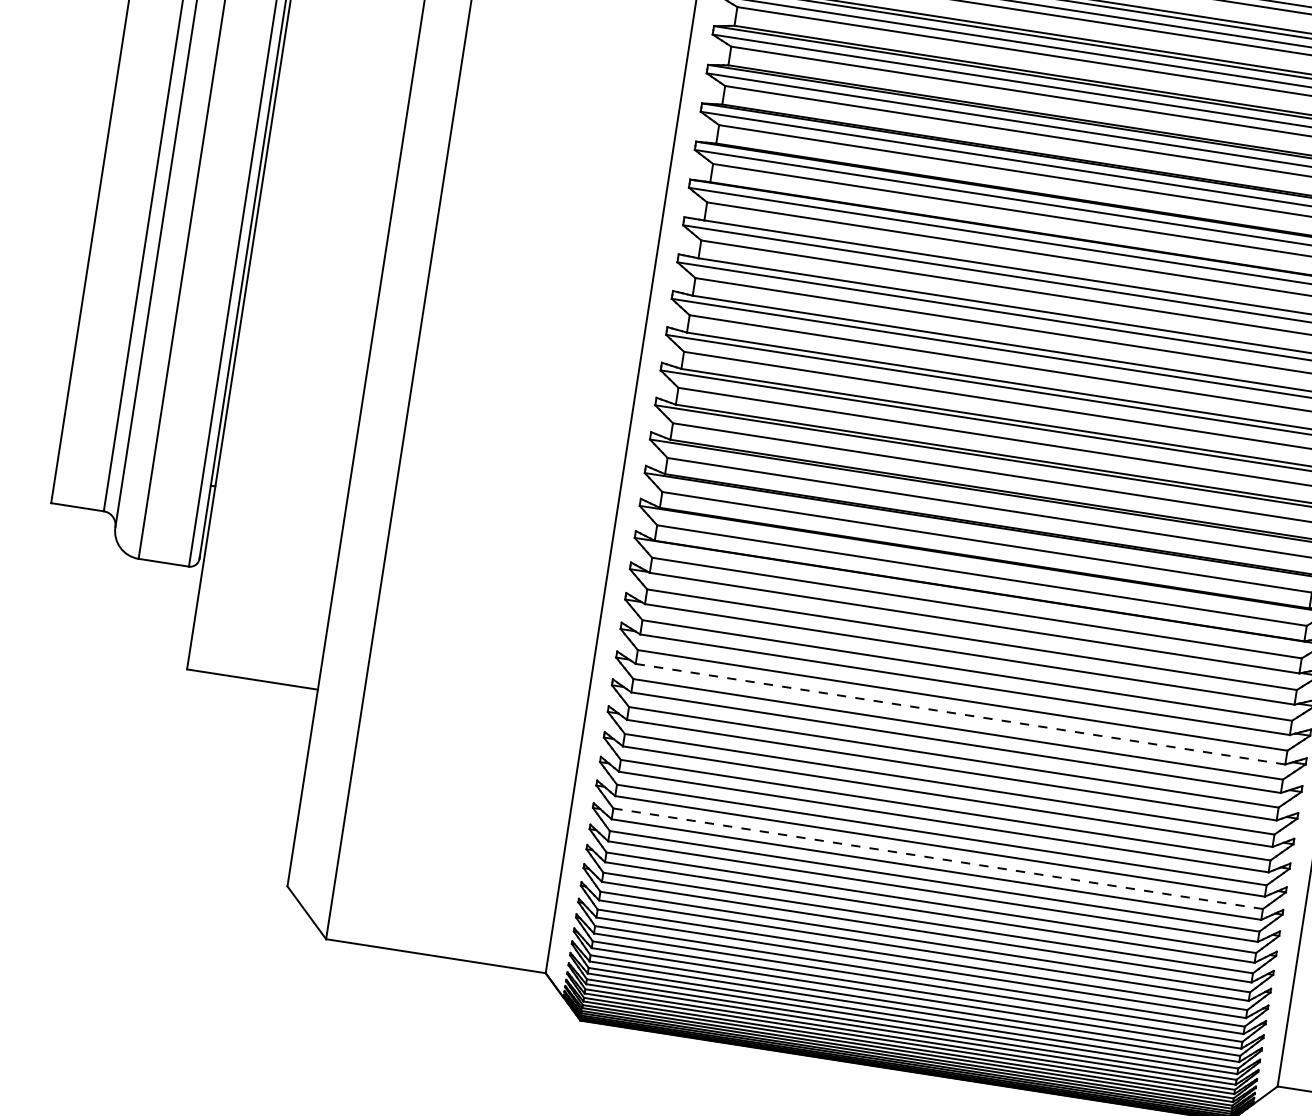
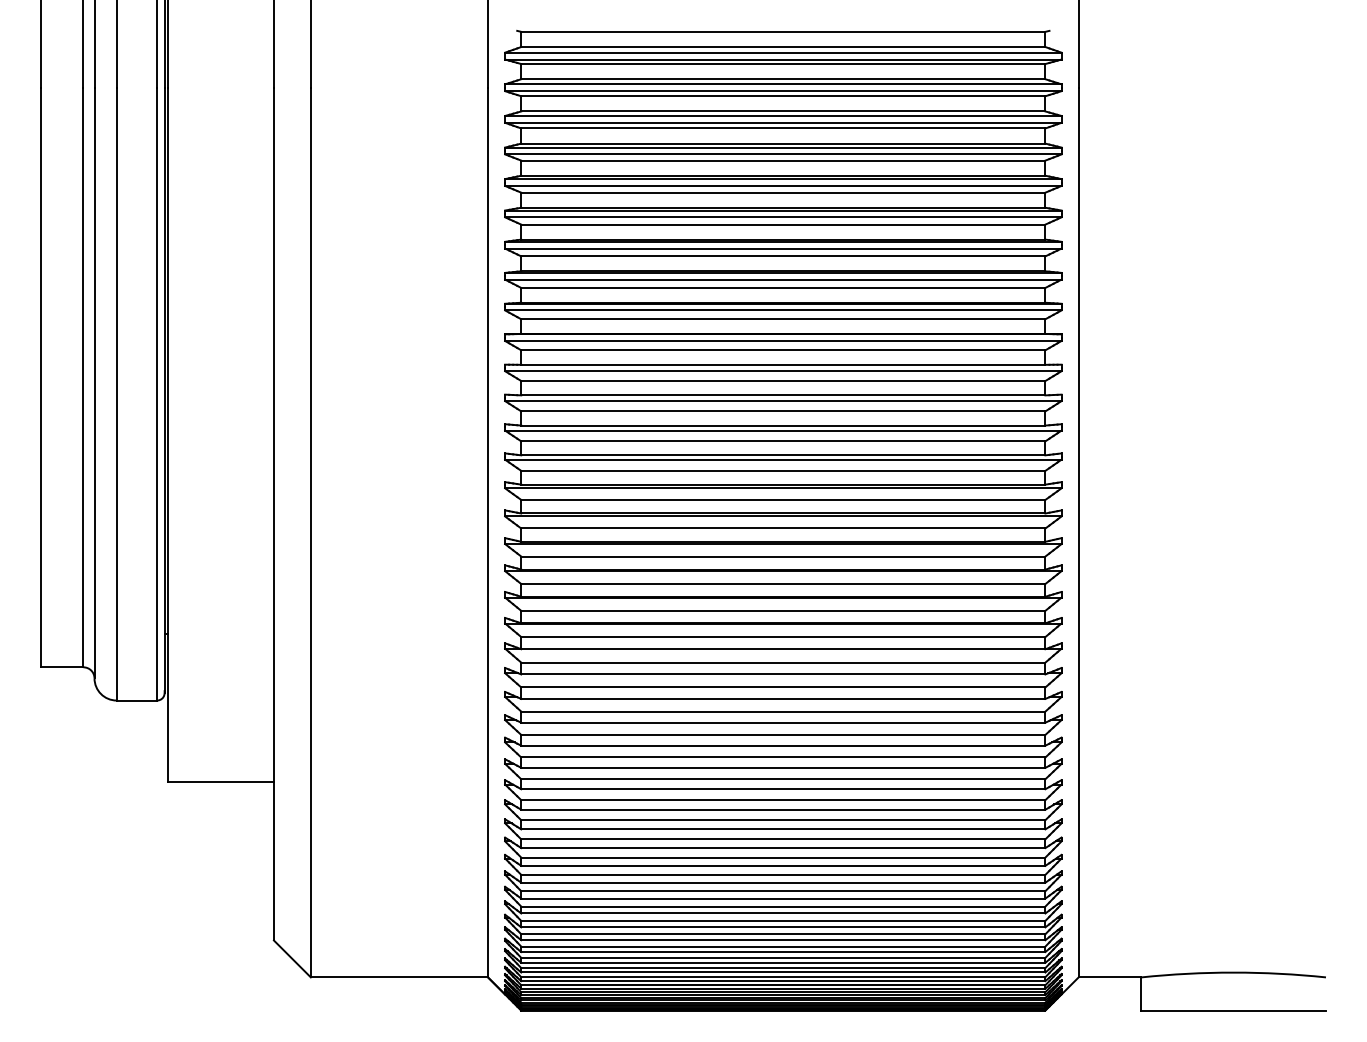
line: (959, 713) -> (782, 722), dashed -> solid
line: (937, 858) -> (782, 839), dashed -> solid

